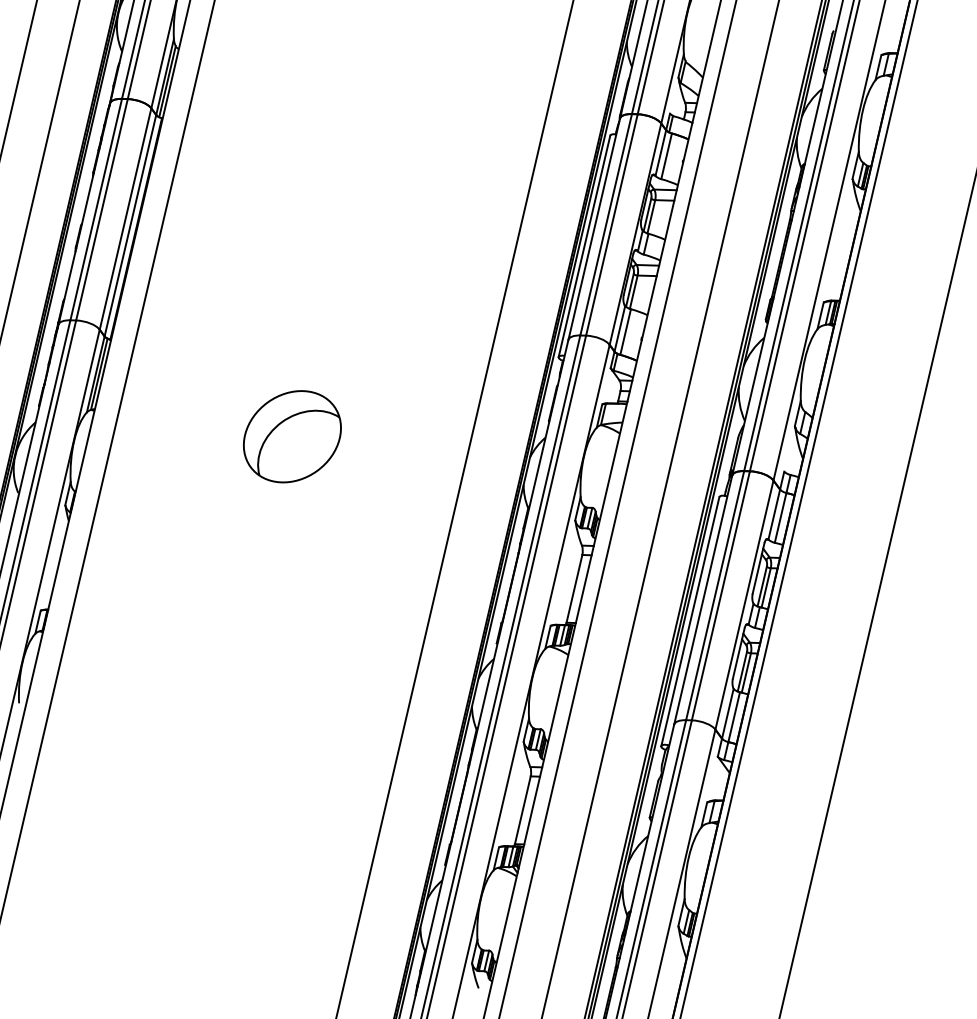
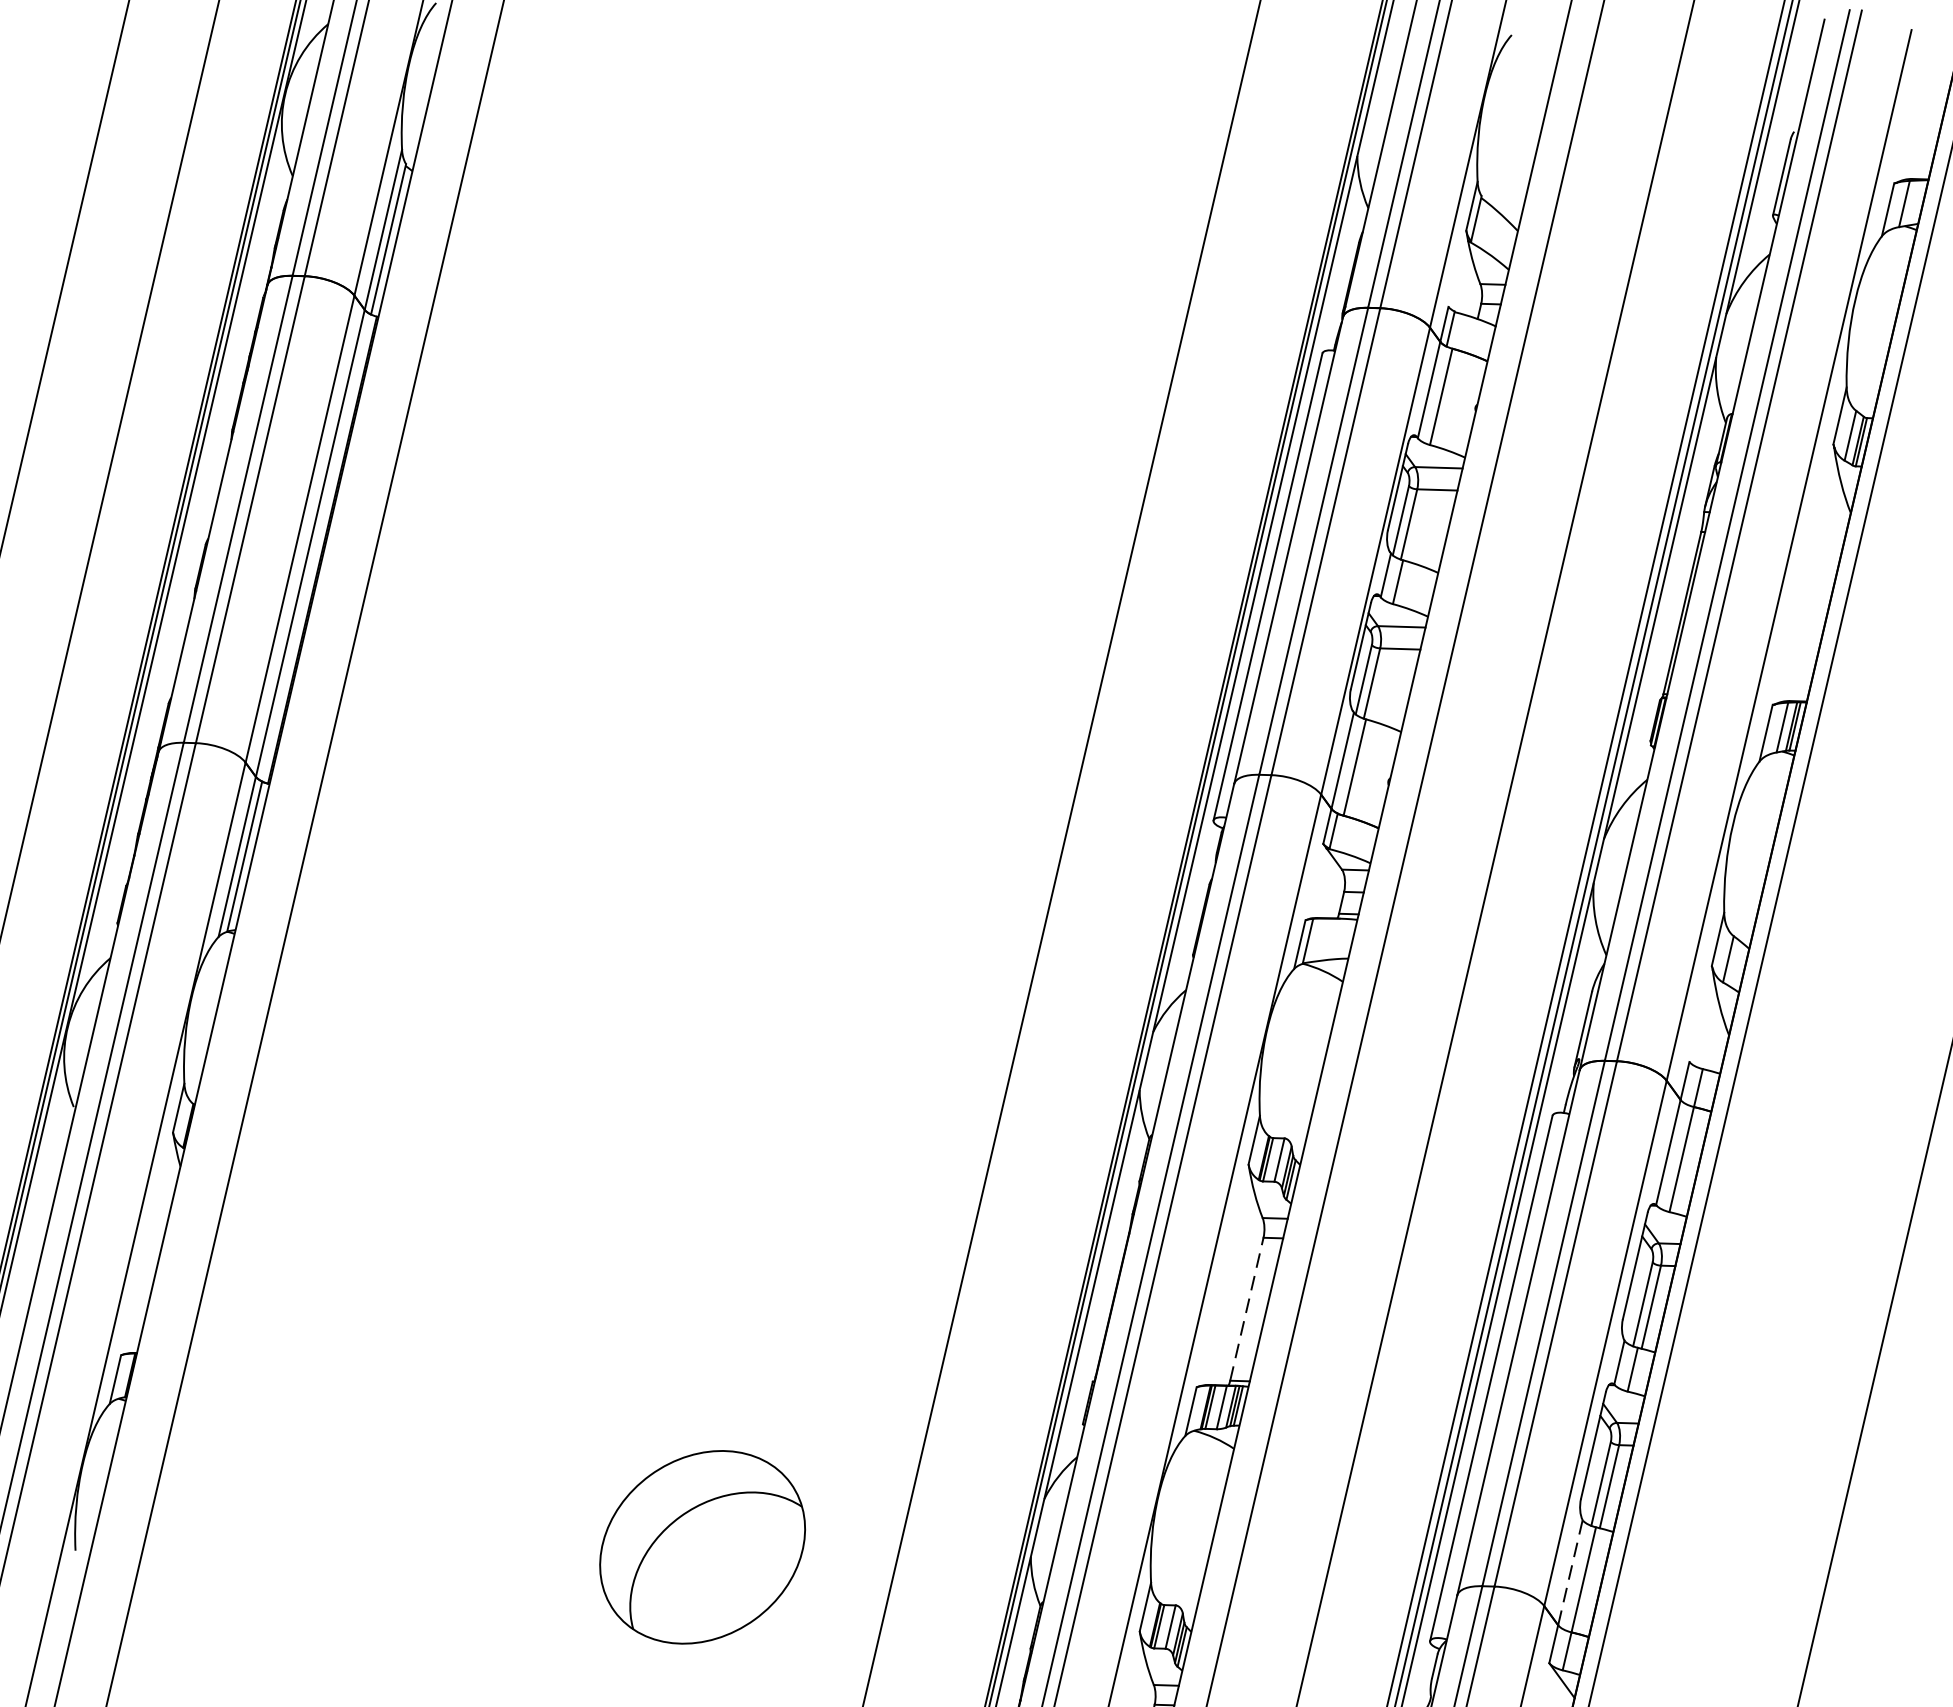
part: (292, 436) -> (702, 1546), moved
line: (574, 588) -> (1246, 1308), solid -> dashed
line: (727, 713) -> (1569, 1572), solid -> dashed

